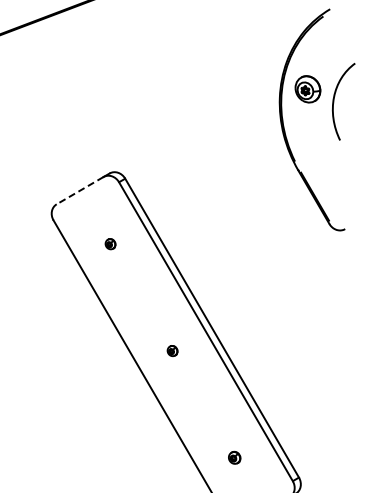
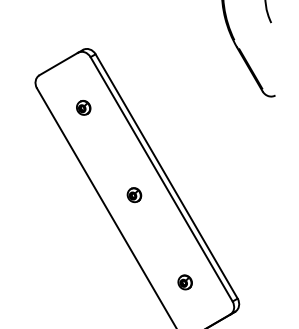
line: (79, 190) -> (58, 63), dashed -> solid
part: (110, 243) -> (83, 107), size x1.67
part: (172, 350) -> (134, 194), size x1.67
part: (234, 457) -> (184, 282), size x1.43

